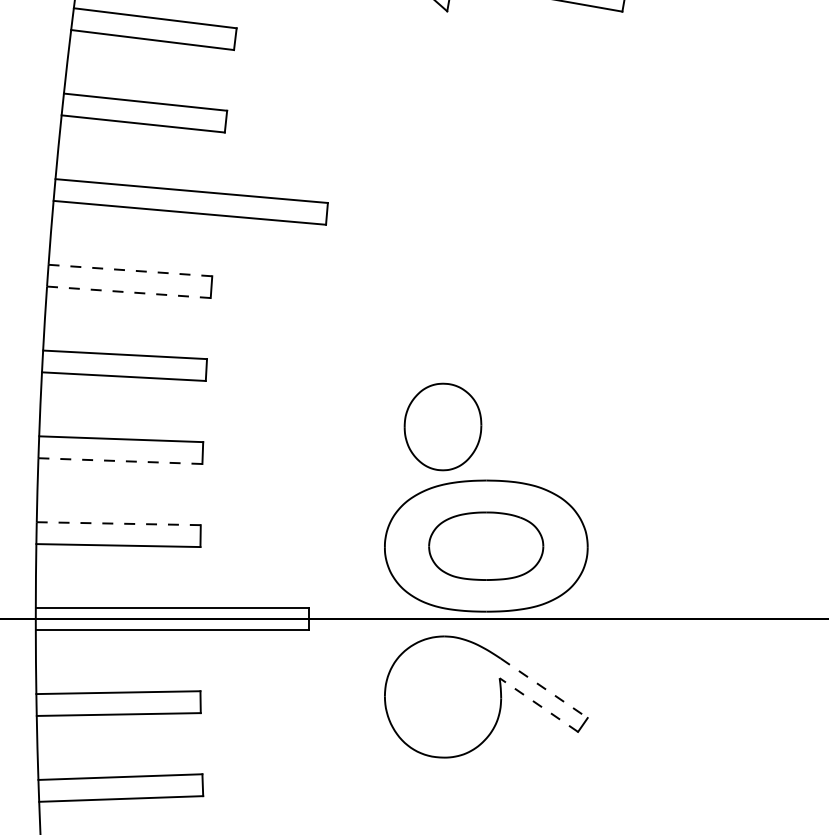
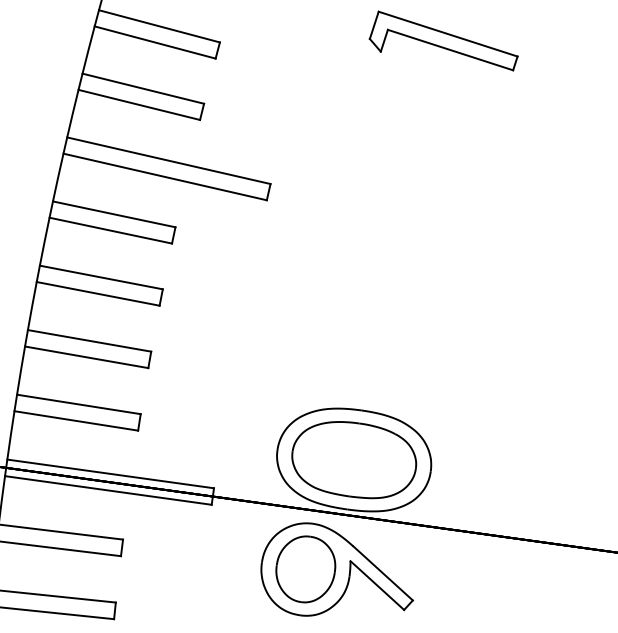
line: (129, 270) -> (113, 214), dashed -> solid
line: (129, 292) -> (111, 230), dashed -> solid
part: (442, 426) -> (305, 568), moved
line: (120, 461) -> (86, 357), dashed -> solid
line: (118, 523) -> (78, 404), dashed -> solid
part: (485, 546) -> (353, 460), size x1.43
line: (544, 688) -> (383, 573), dashed -> solid
line: (538, 705) -> (376, 585), dashed -> solid

